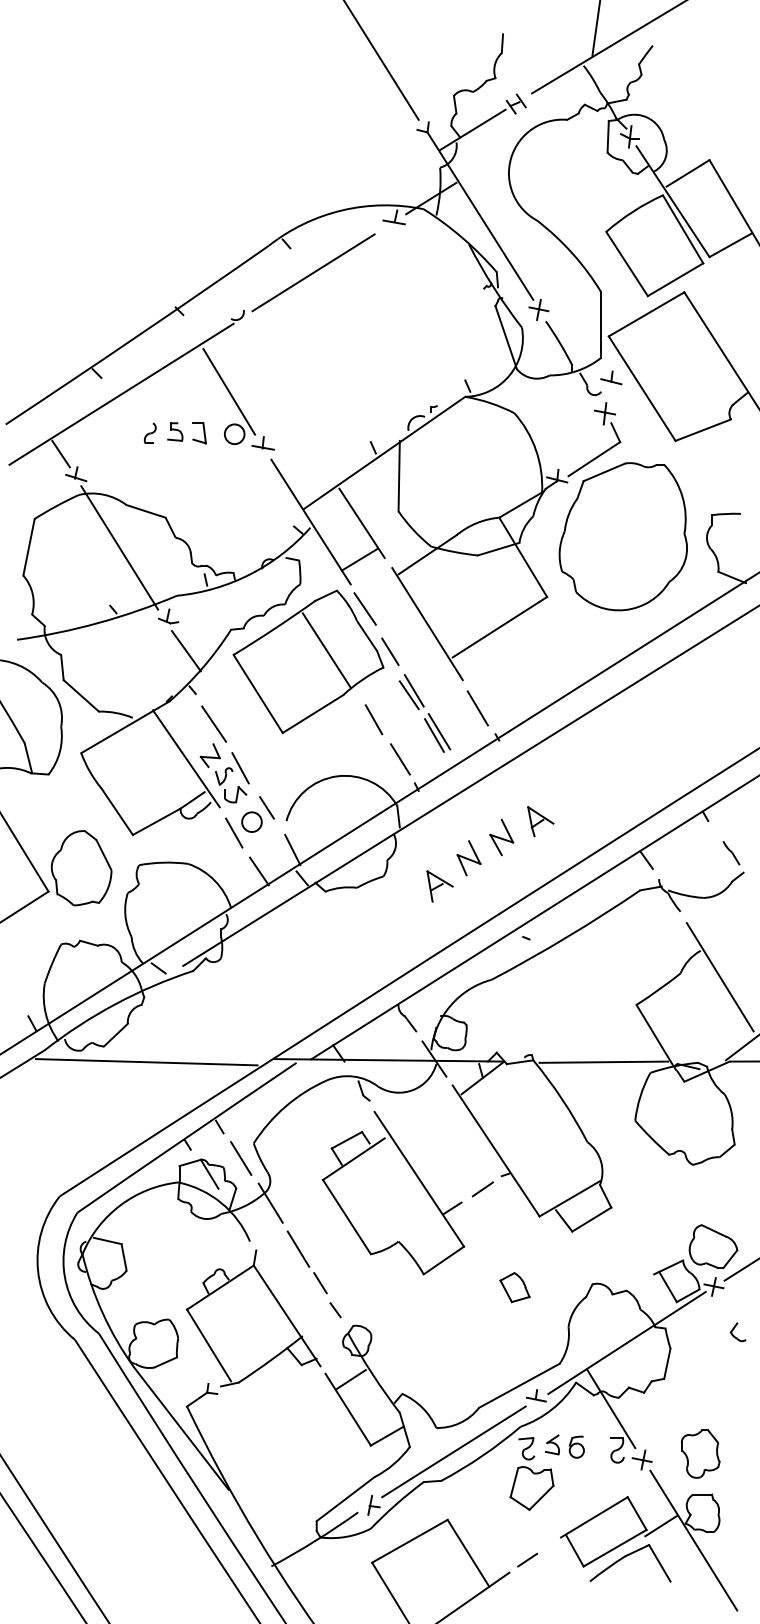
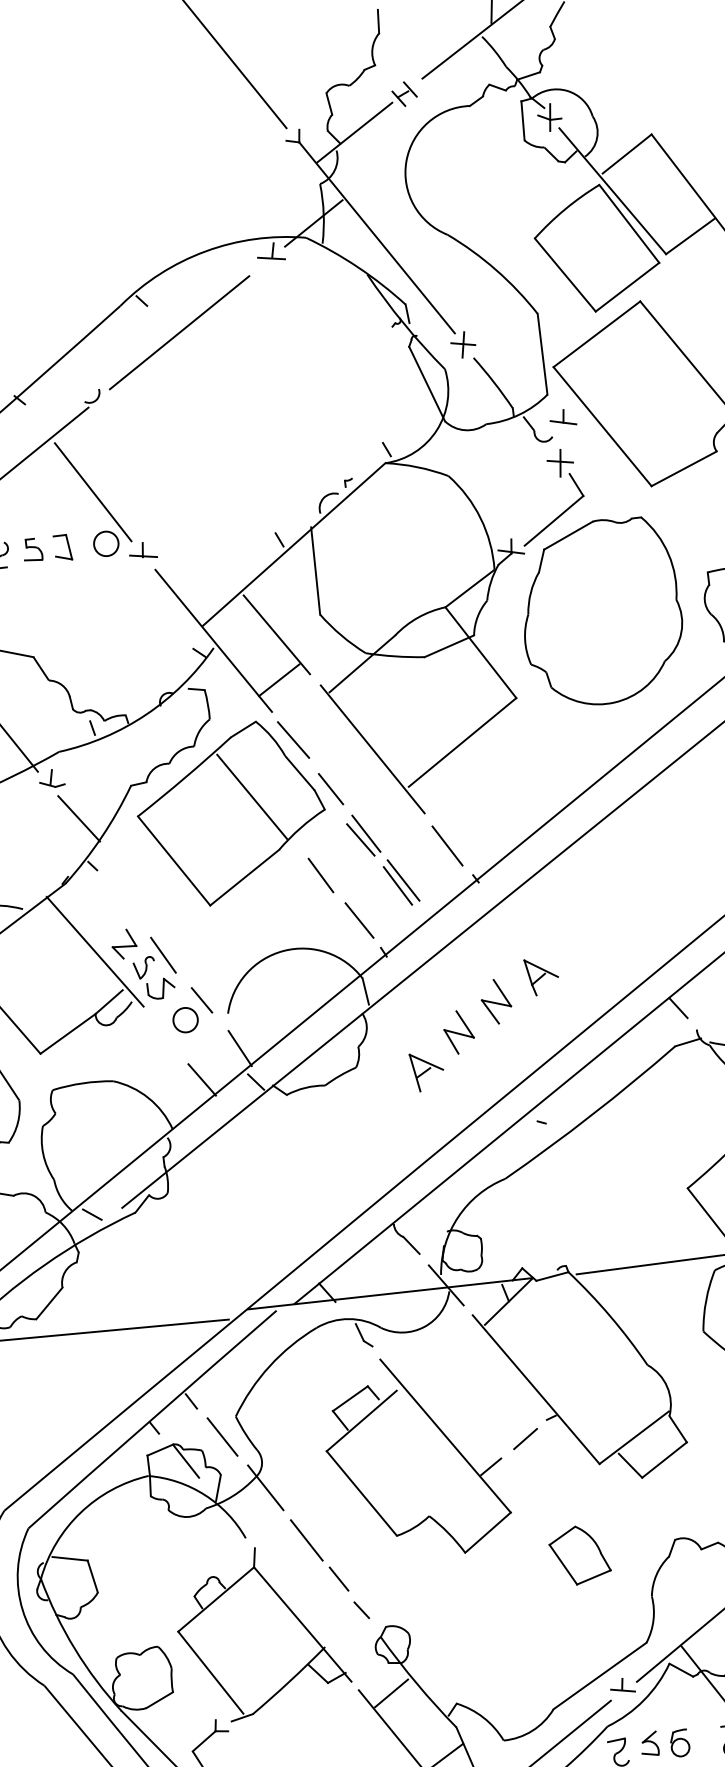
line: (214, 723) -> (124, 903), removed
line: (234, 832) -> (165, 1035), removed
part: (514, 1287) -> (579, 1555), size x1.6

